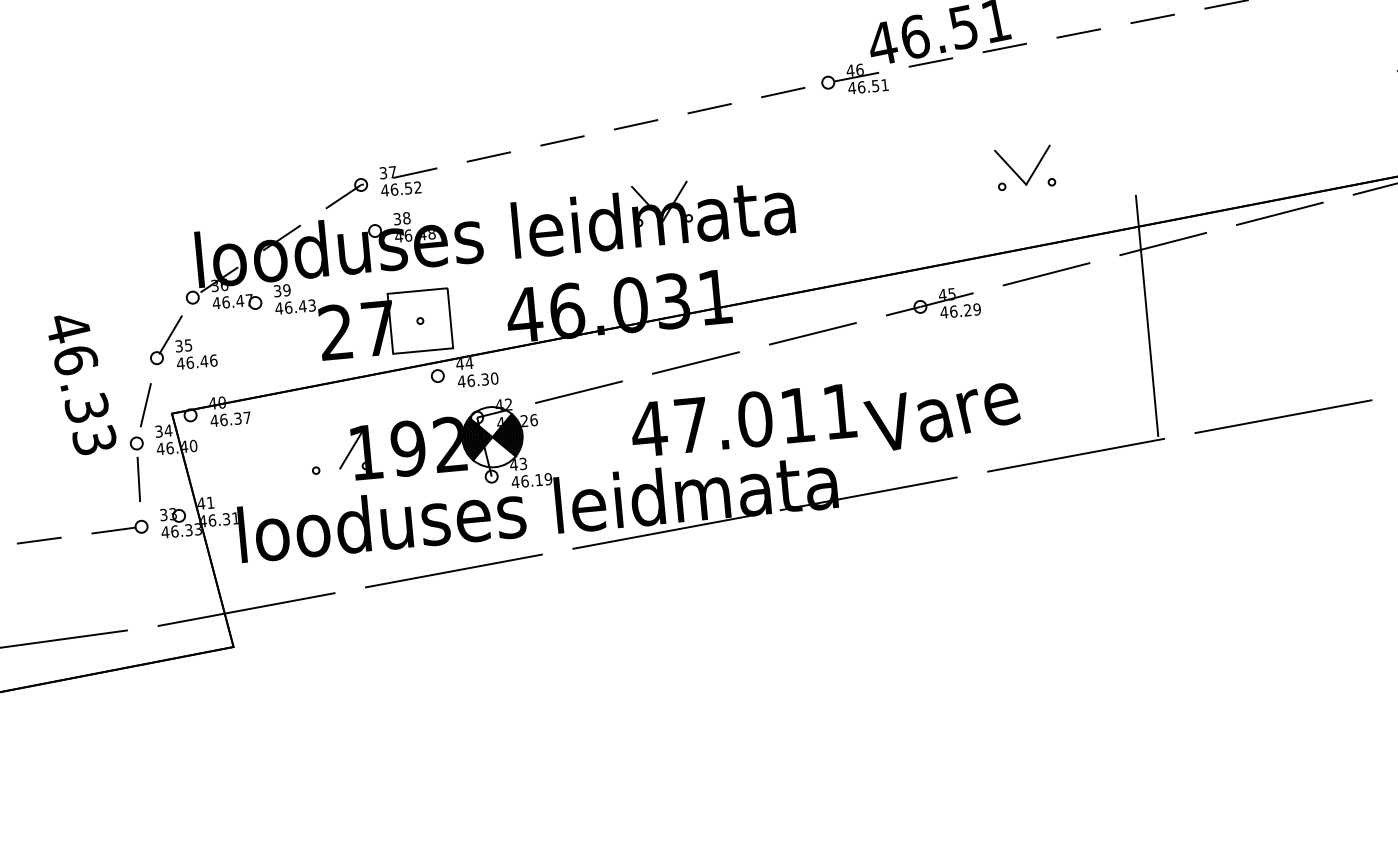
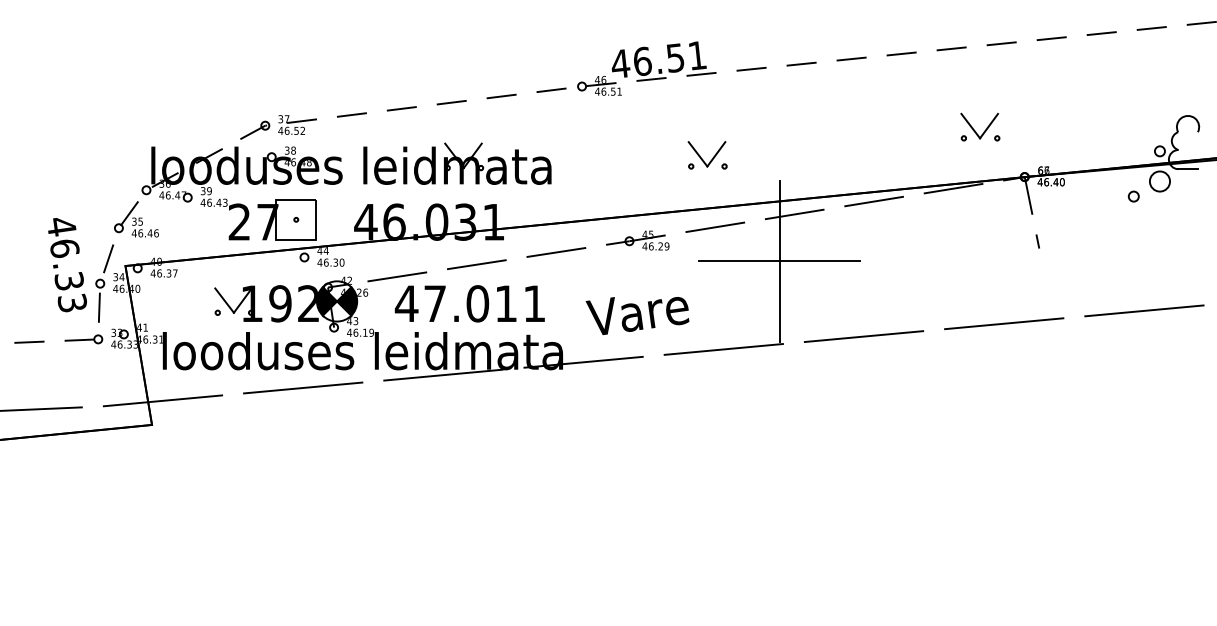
line: (1147, 316) -> (779, 261), added
text: (82, 385) -> (67, 265), moved
text: (742, 420) -> (469, 303), moved
line: (324, 451) -> (224, 300), added

